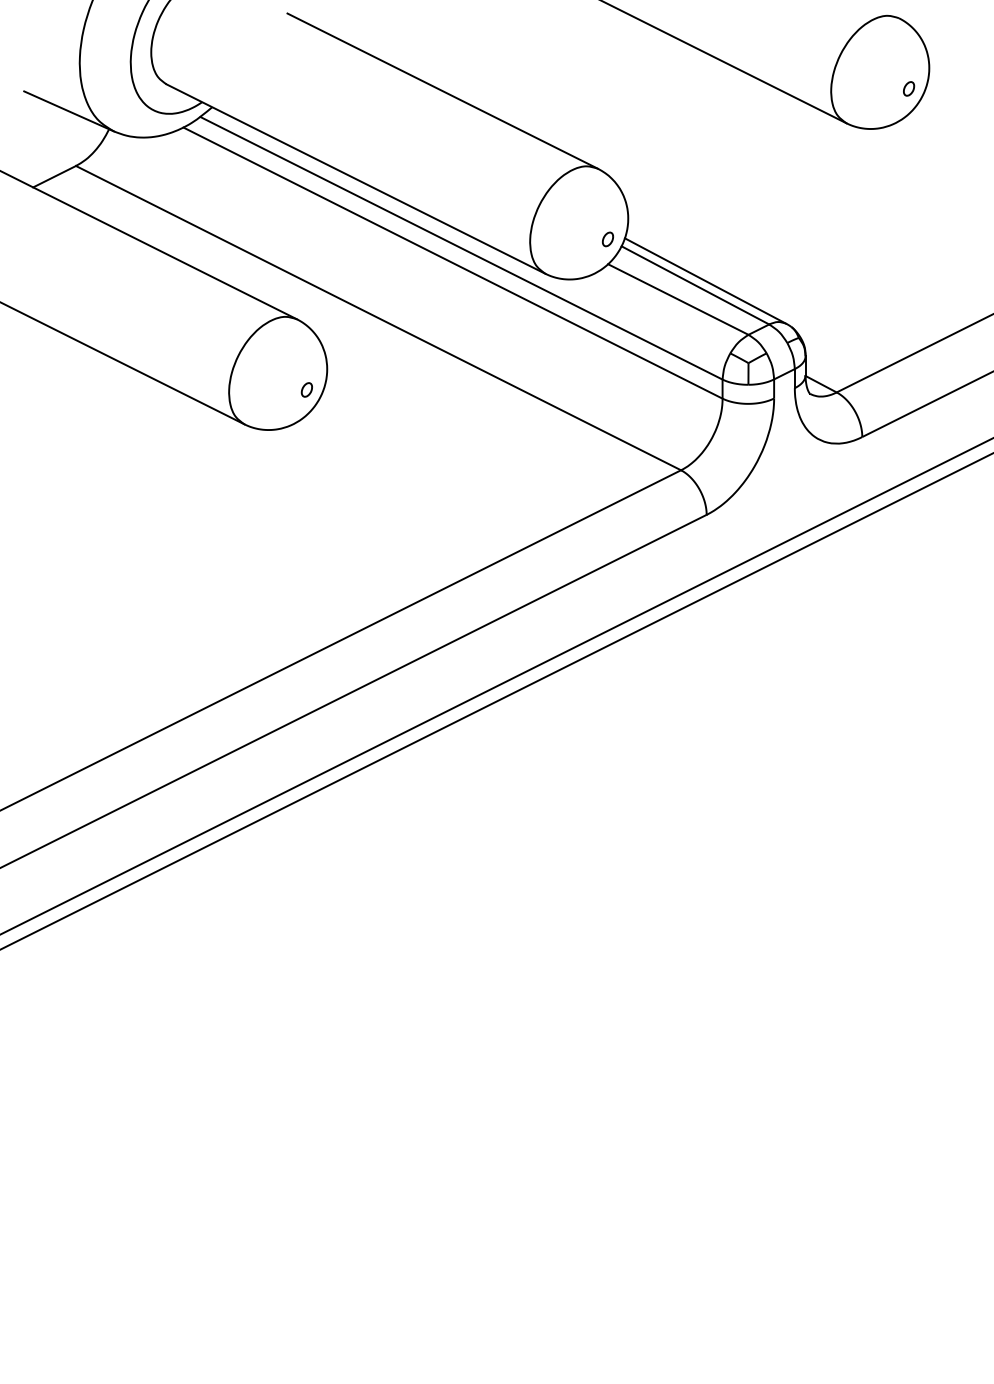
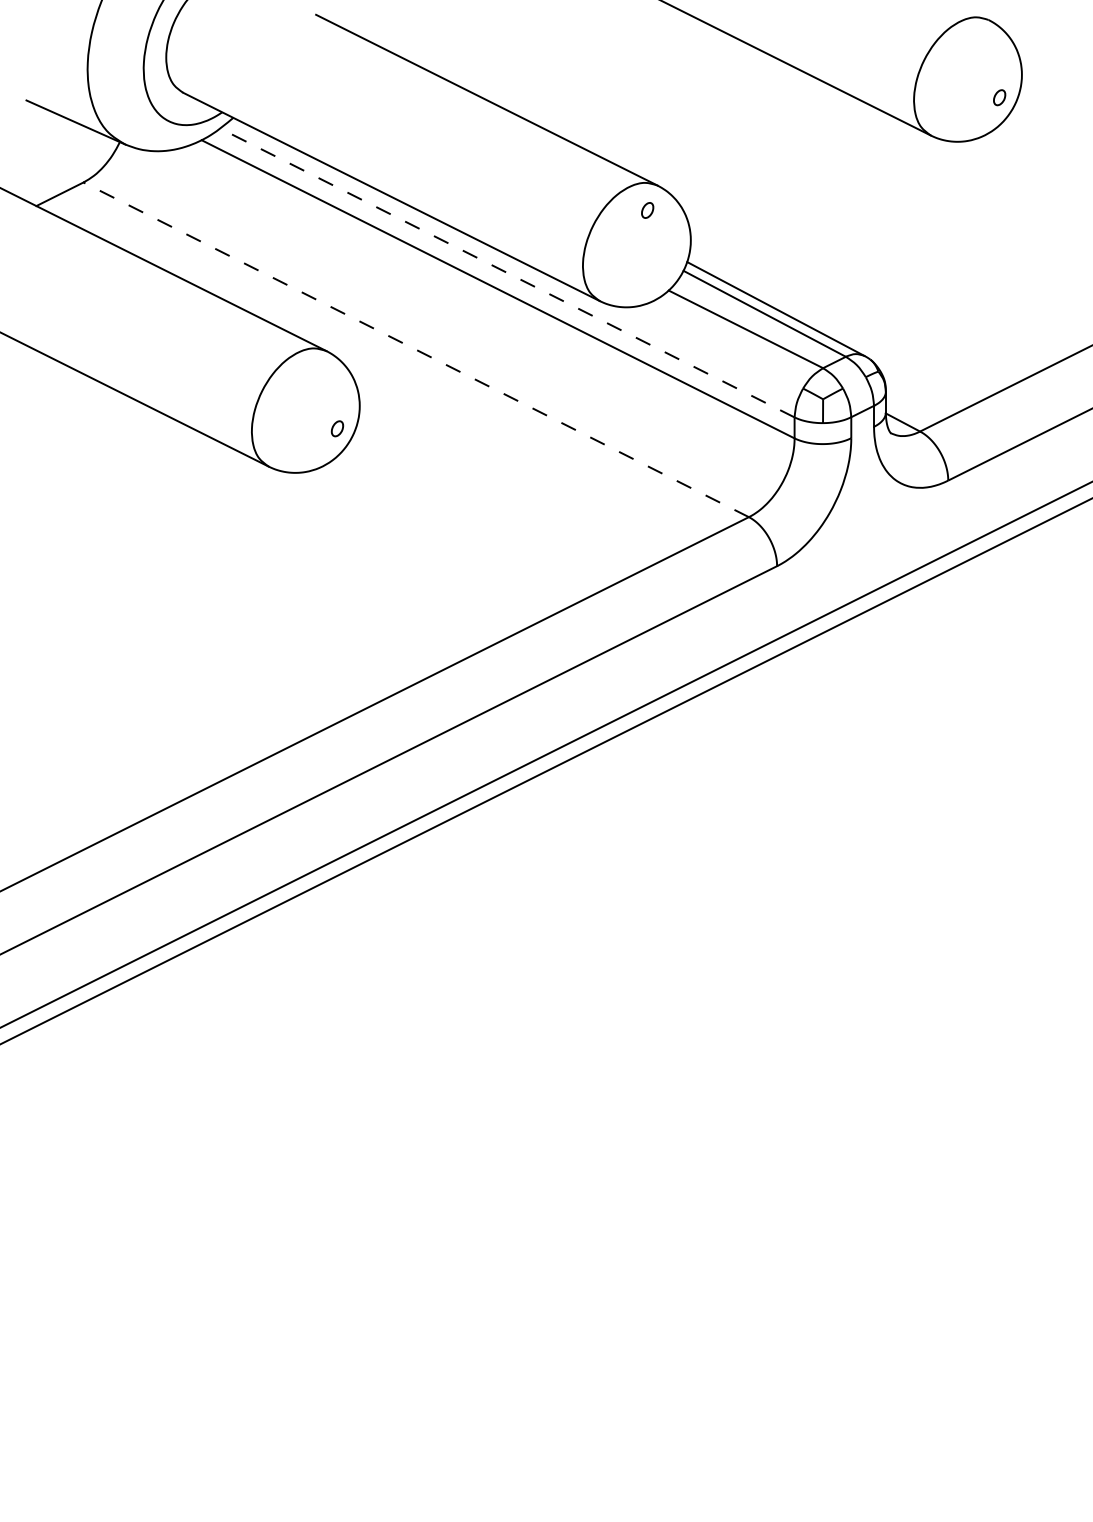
part: (607, 239) -> (647, 210), moved
line: (461, 248) -> (507, 273), solid -> dashed
line: (378, 318) -> (416, 350), solid -> dashed

